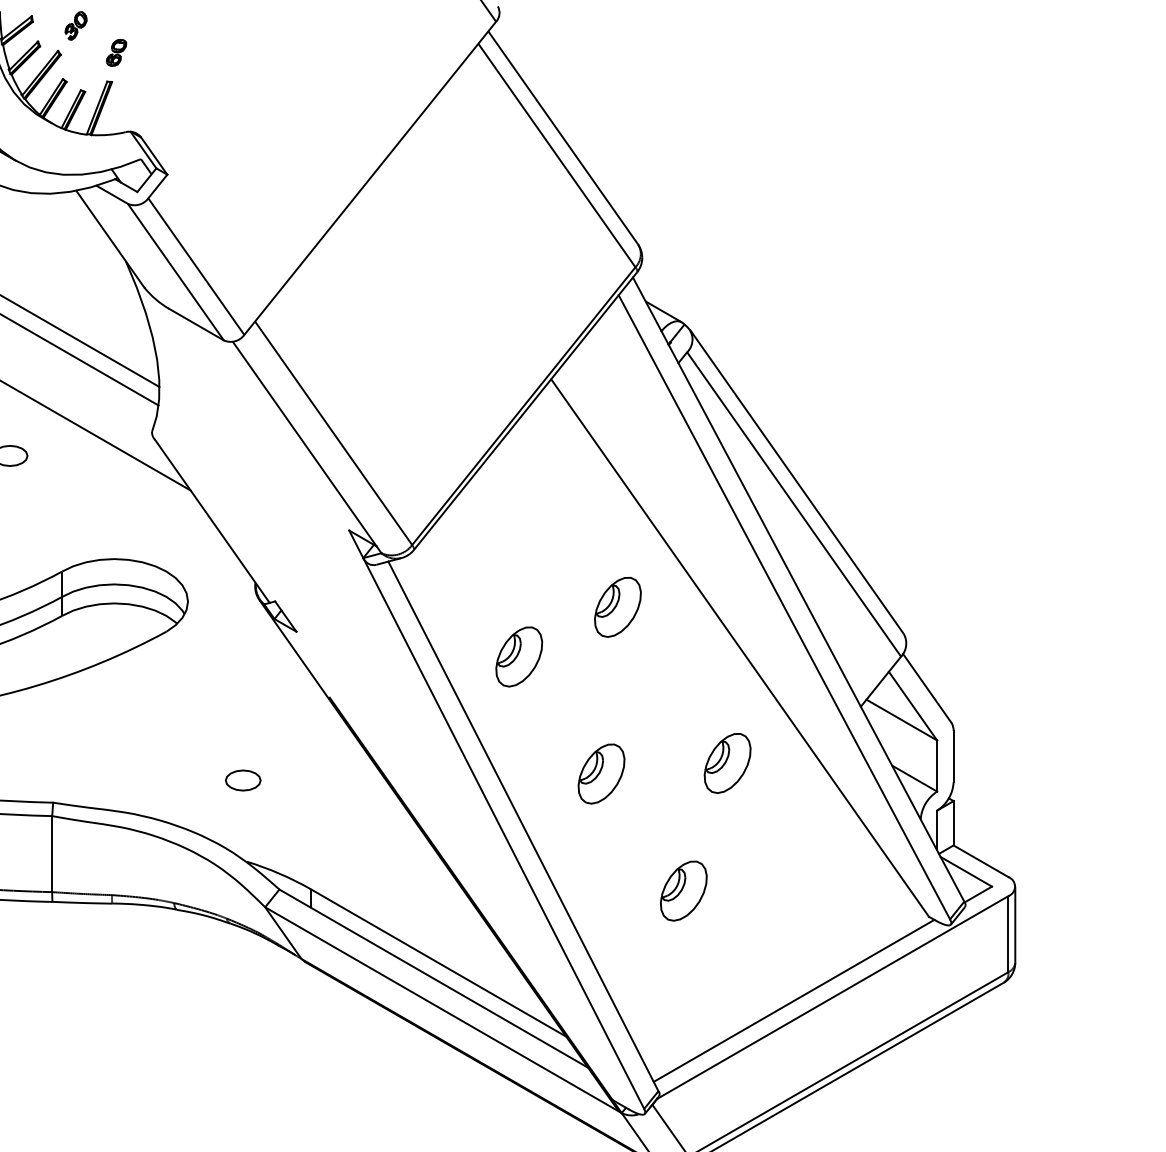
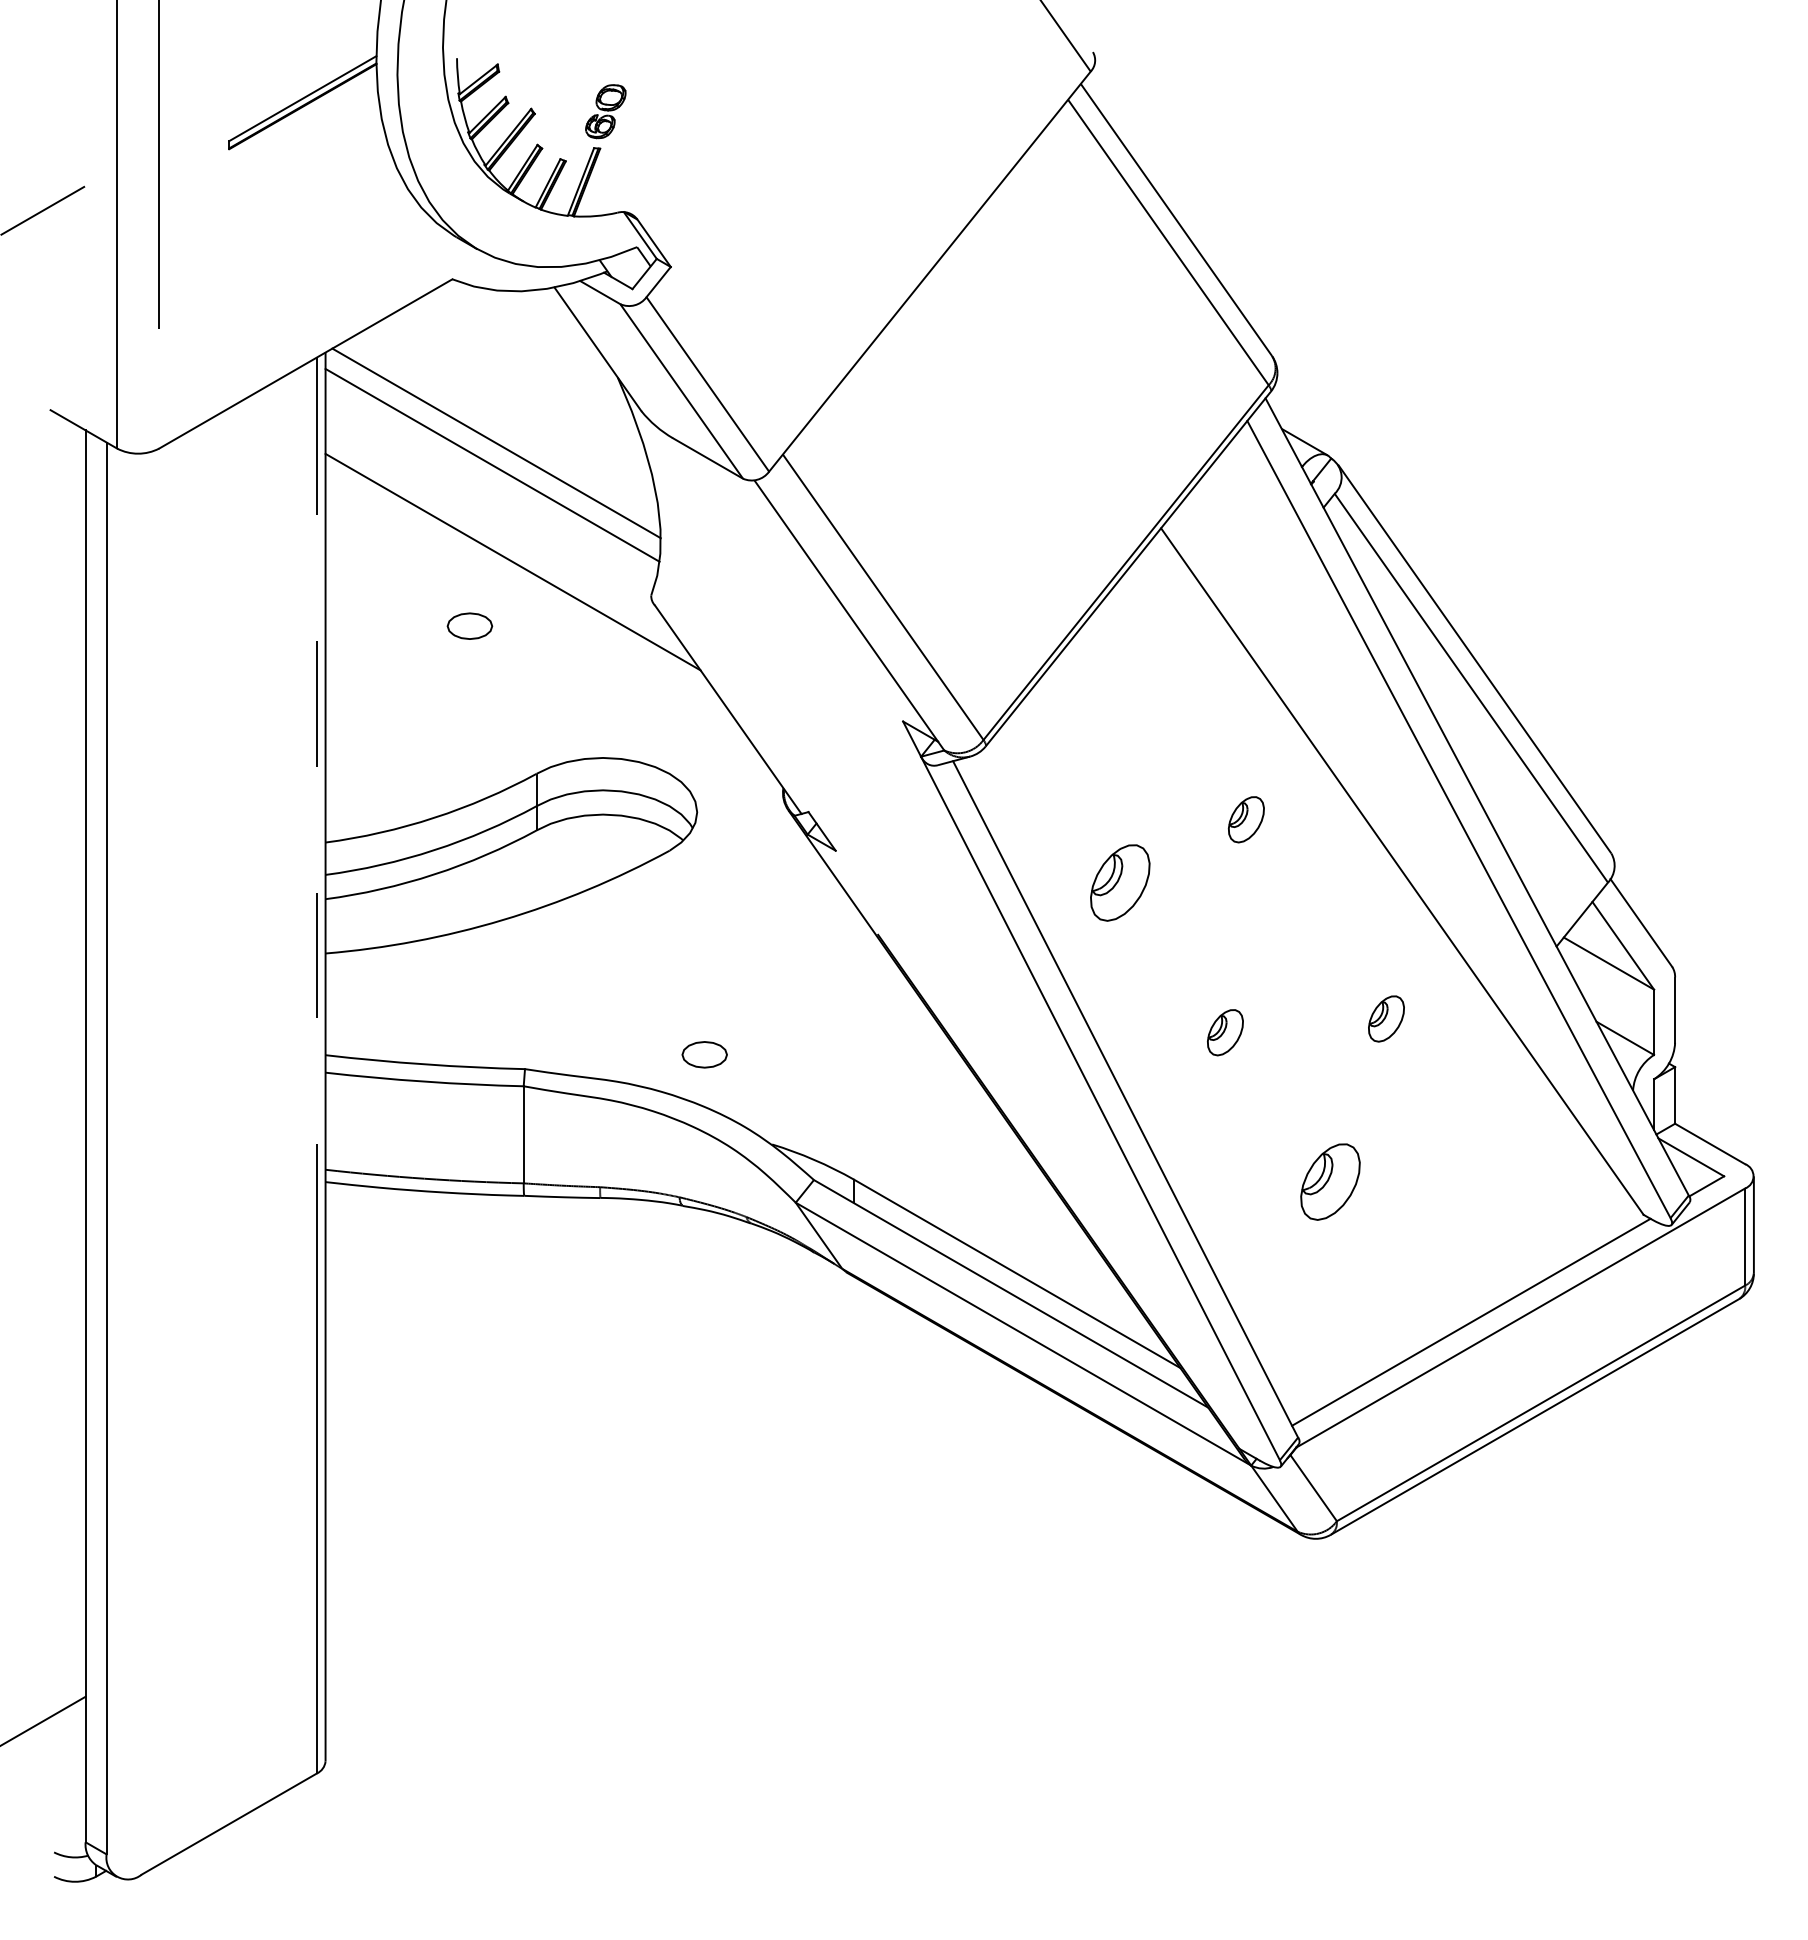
part: (76, 25) -> (554, 76), removed
part: (116, 52) -> (605, 110), size x1.6
part: (618, 607) -> (1246, 819), size x0.6
part: (727, 763) -> (1386, 1018), size x0.6
part: (601, 774) -> (1225, 1032), size x0.6
part: (243, 780) -> (704, 1054), moved

